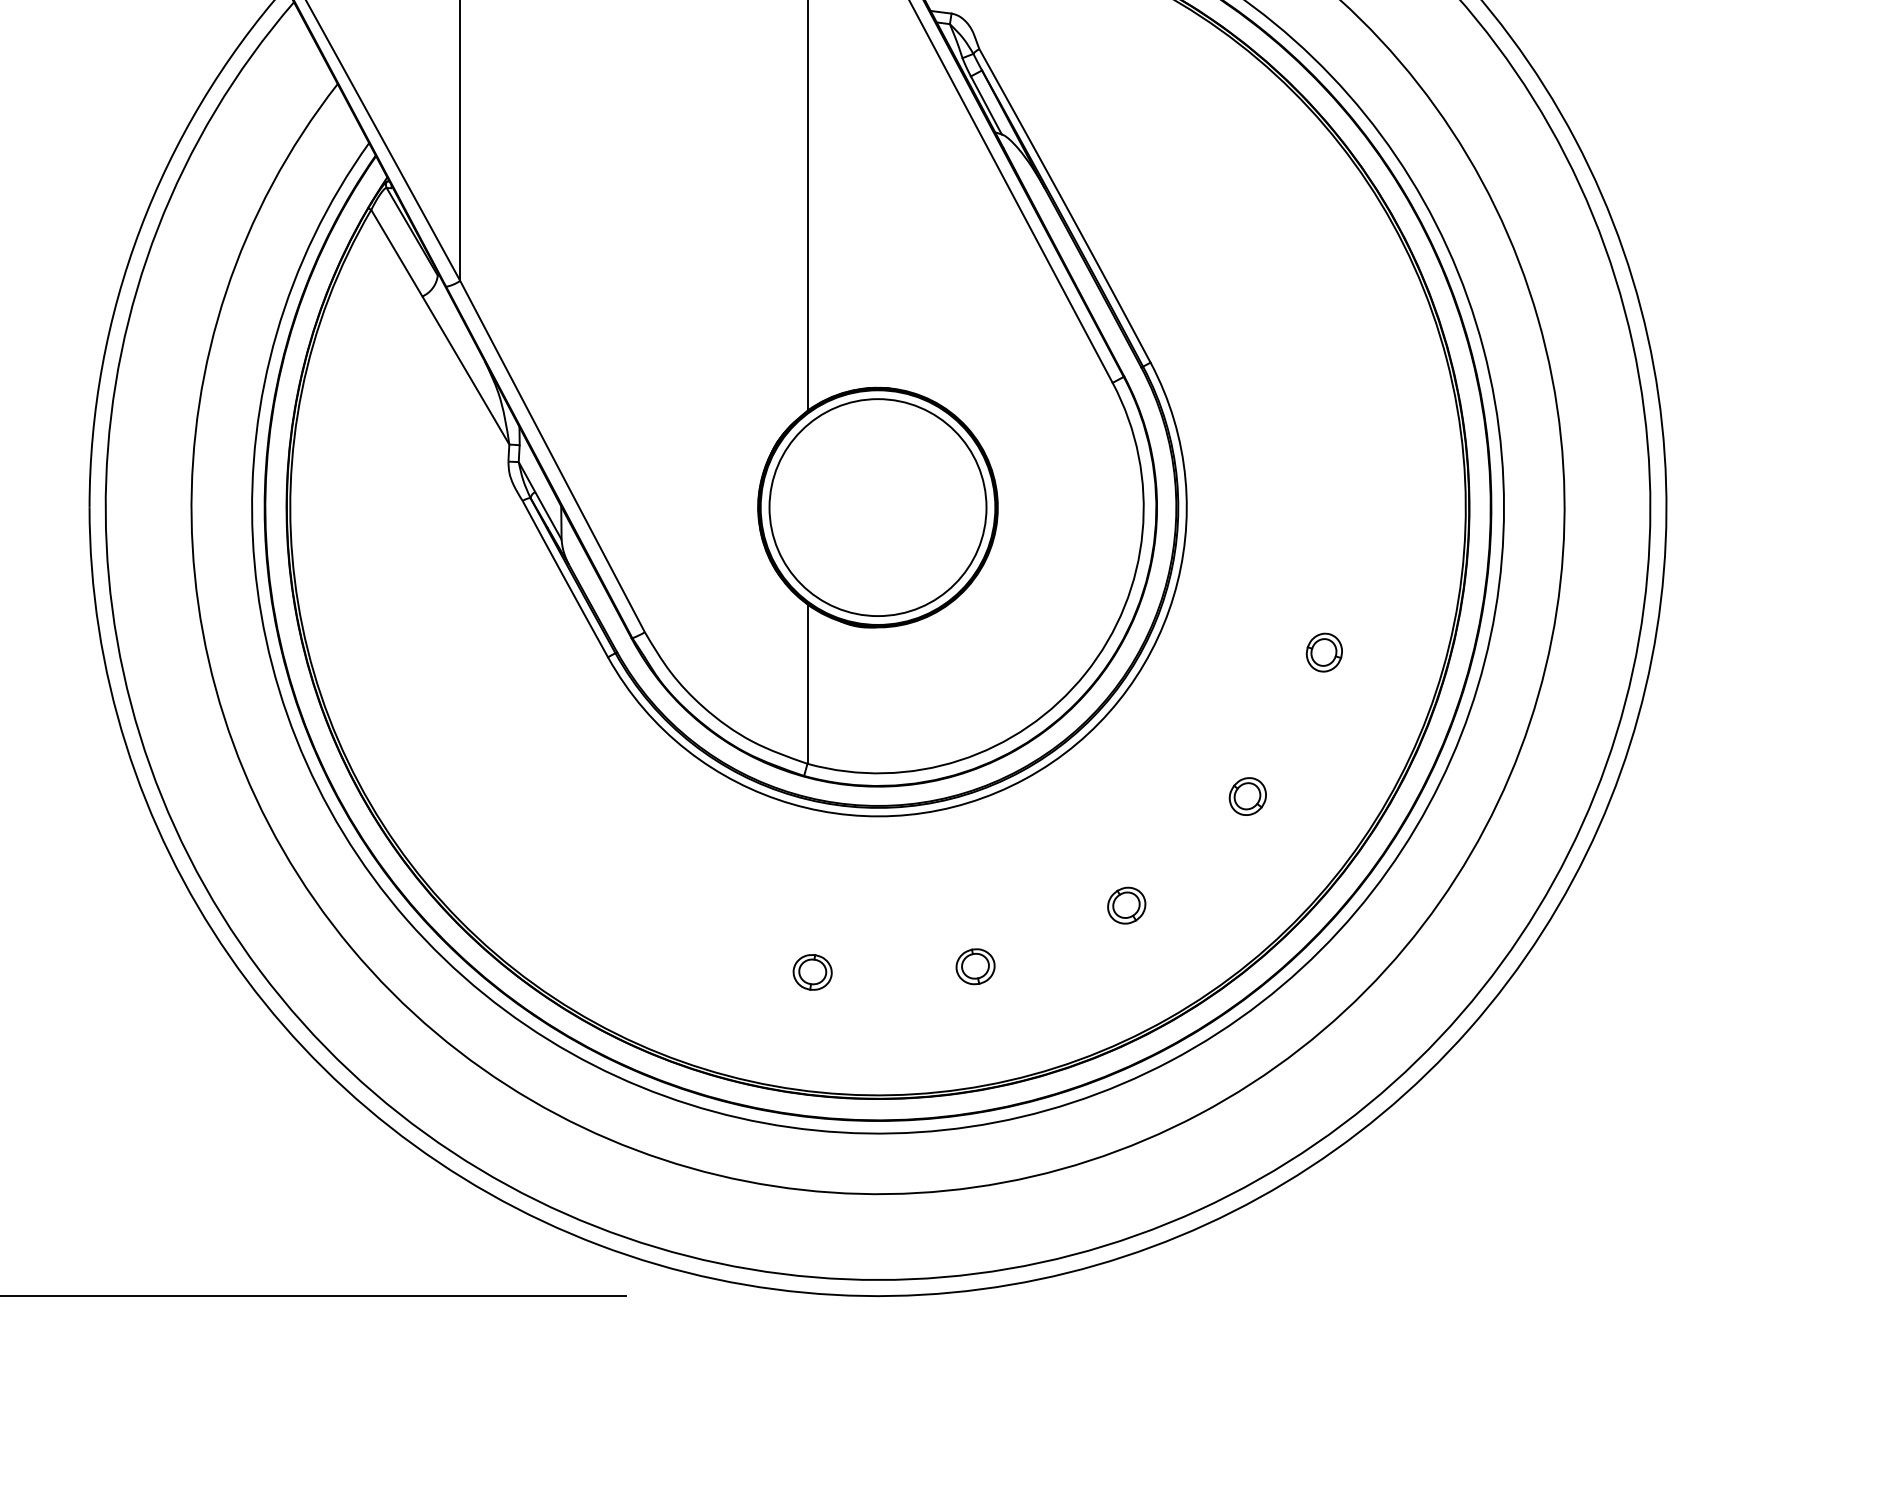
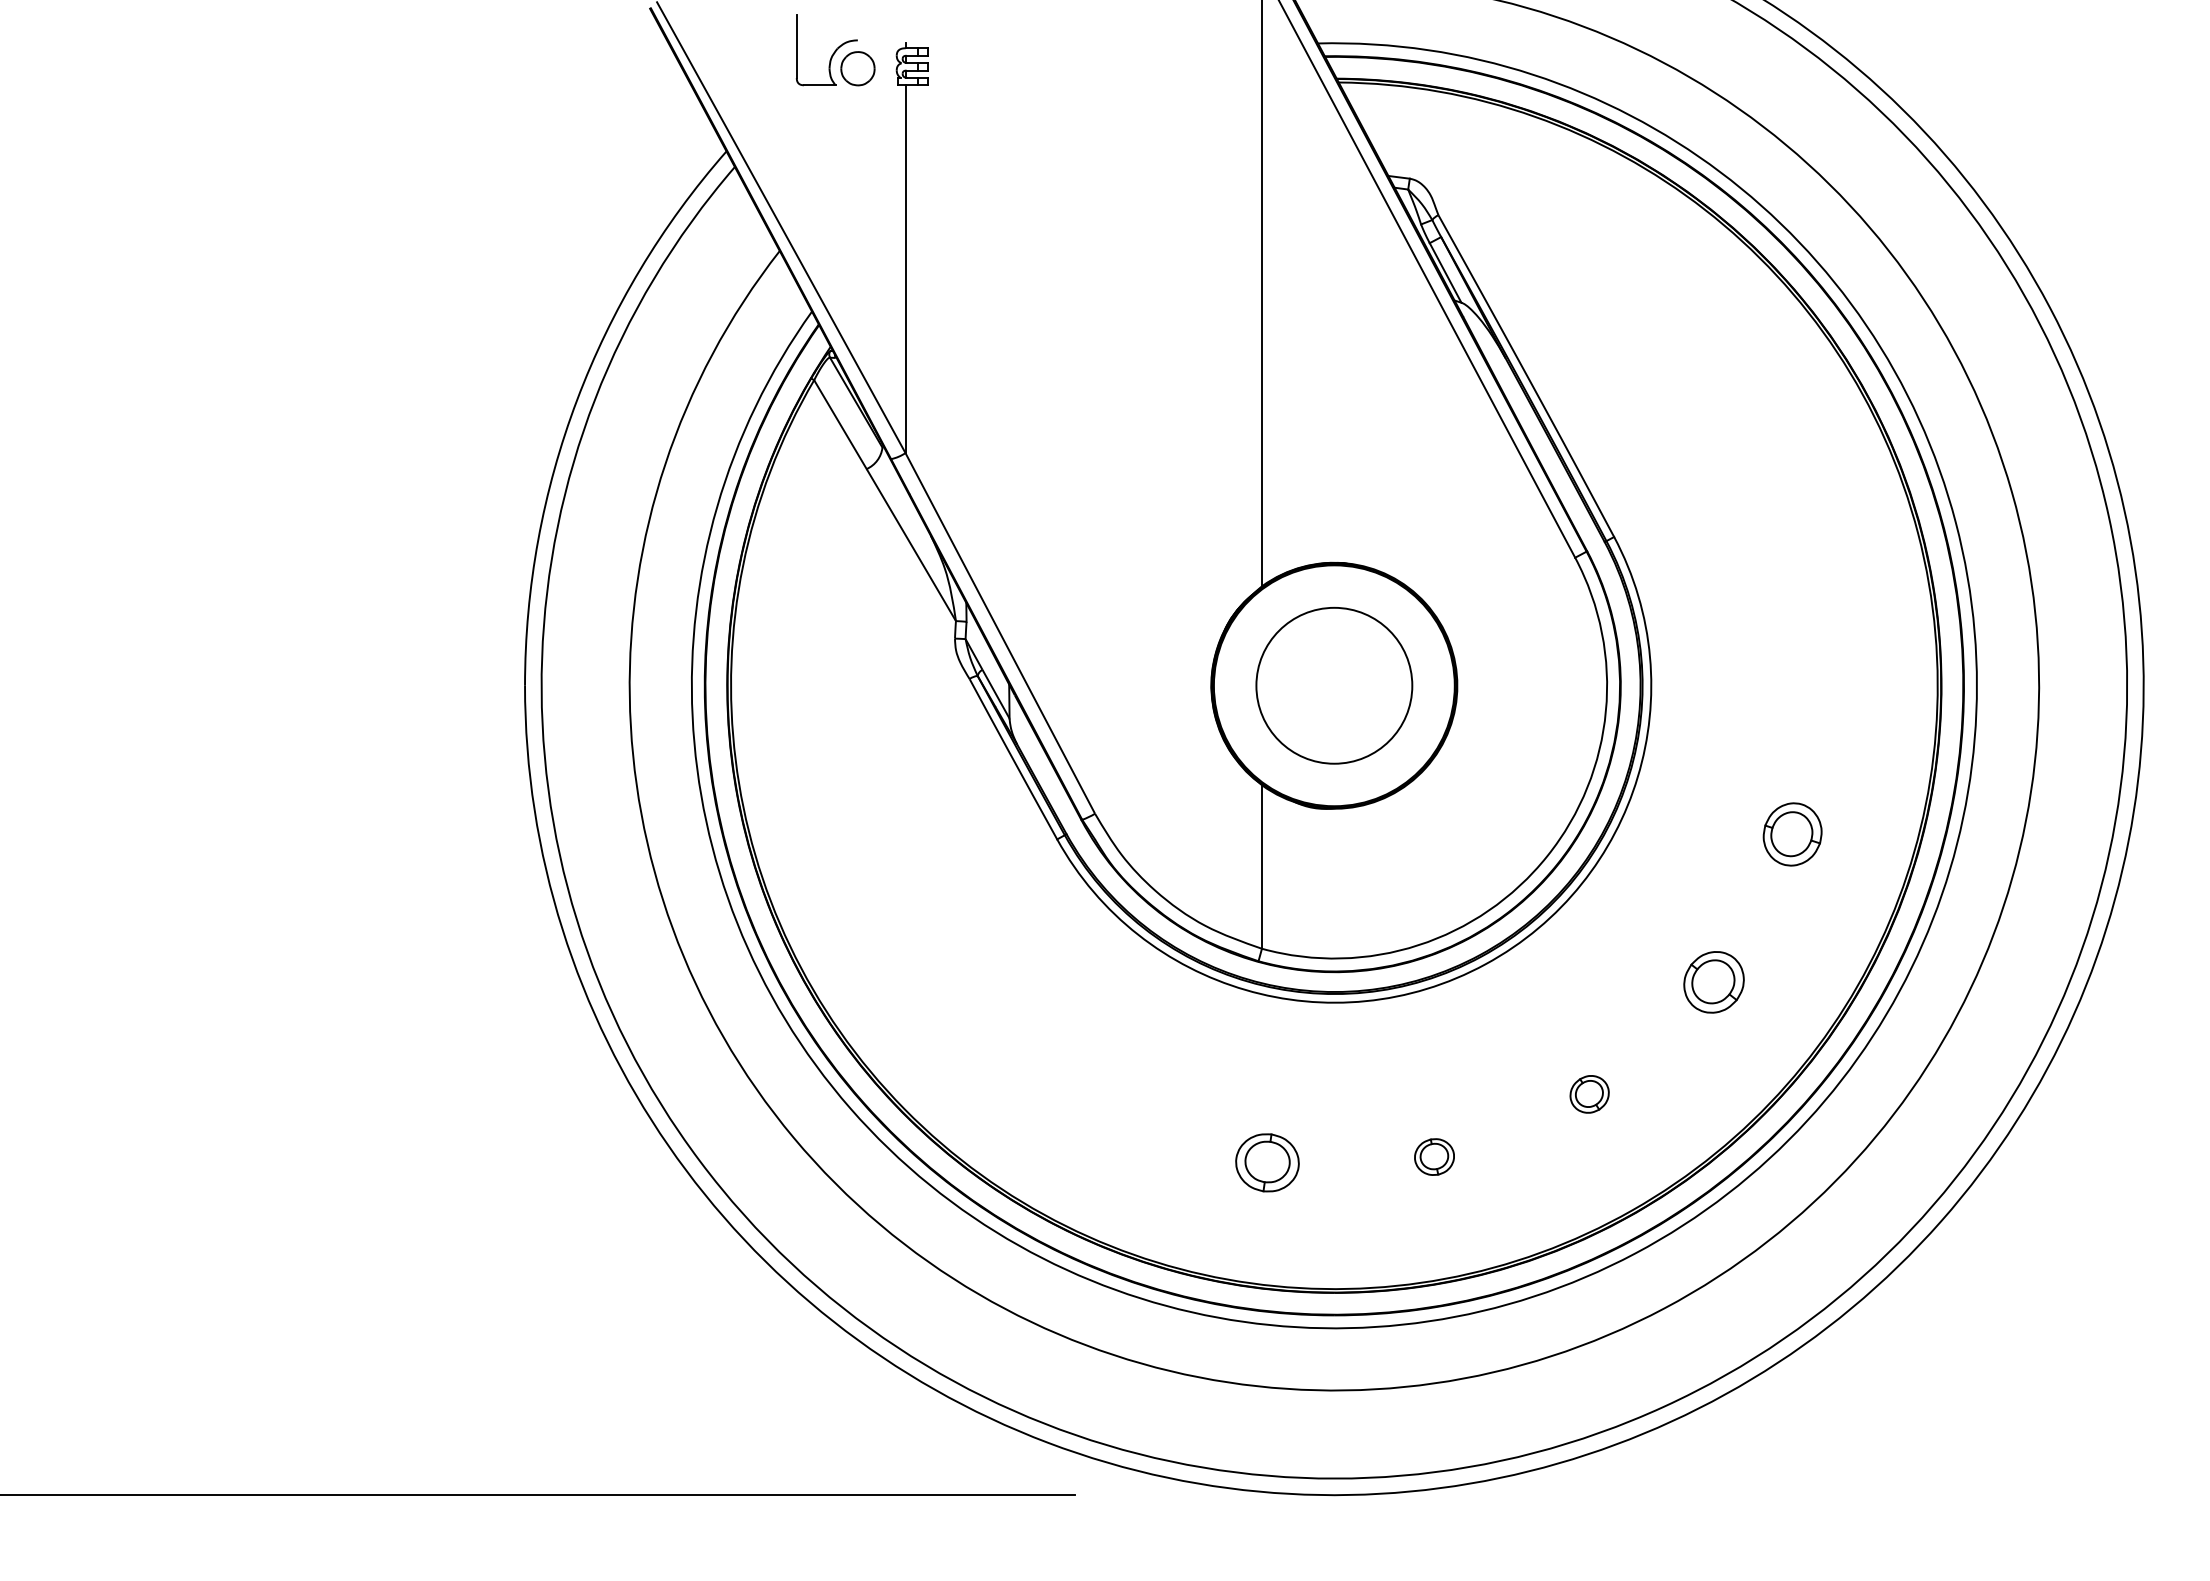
circle: (878, 507) -> (1334, 685), size x0.7
part: (1324, 652) -> (1792, 834), size x1.6
part: (1247, 796) -> (1713, 982), size x1.6
part: (811, 972) -> (1266, 1162), size x1.6

